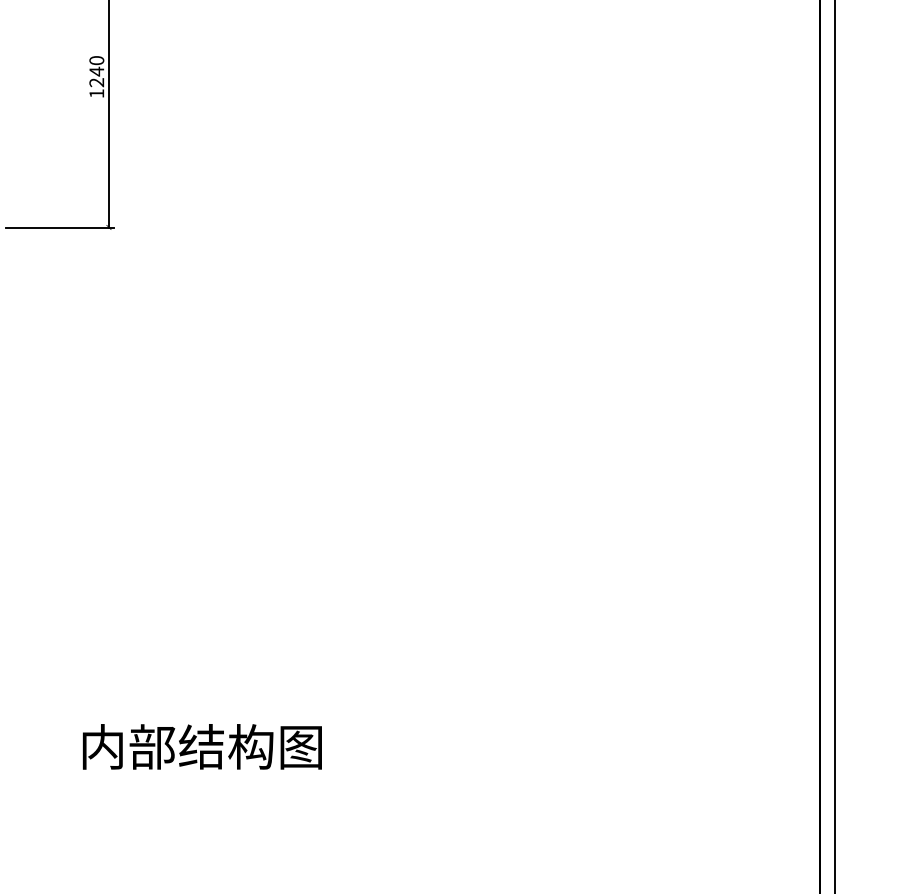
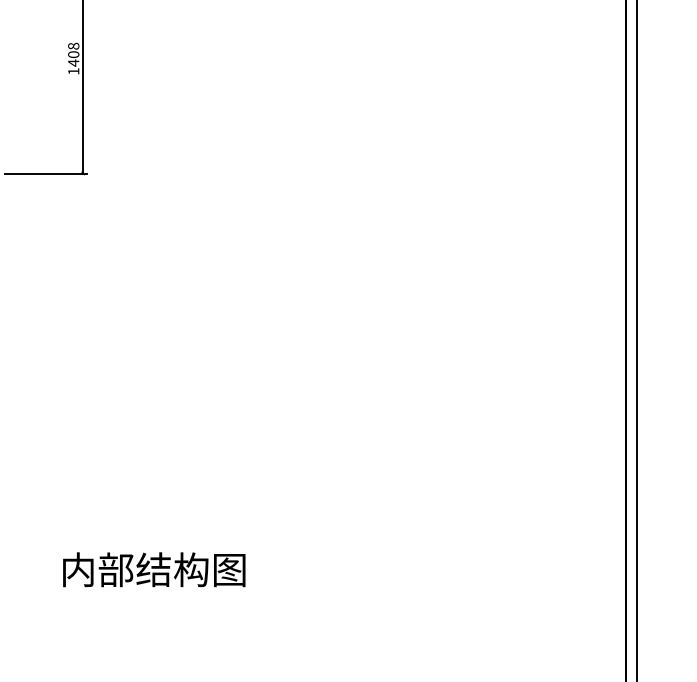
text: (96, 71) -> (73, 54), 1240 -> 1408

